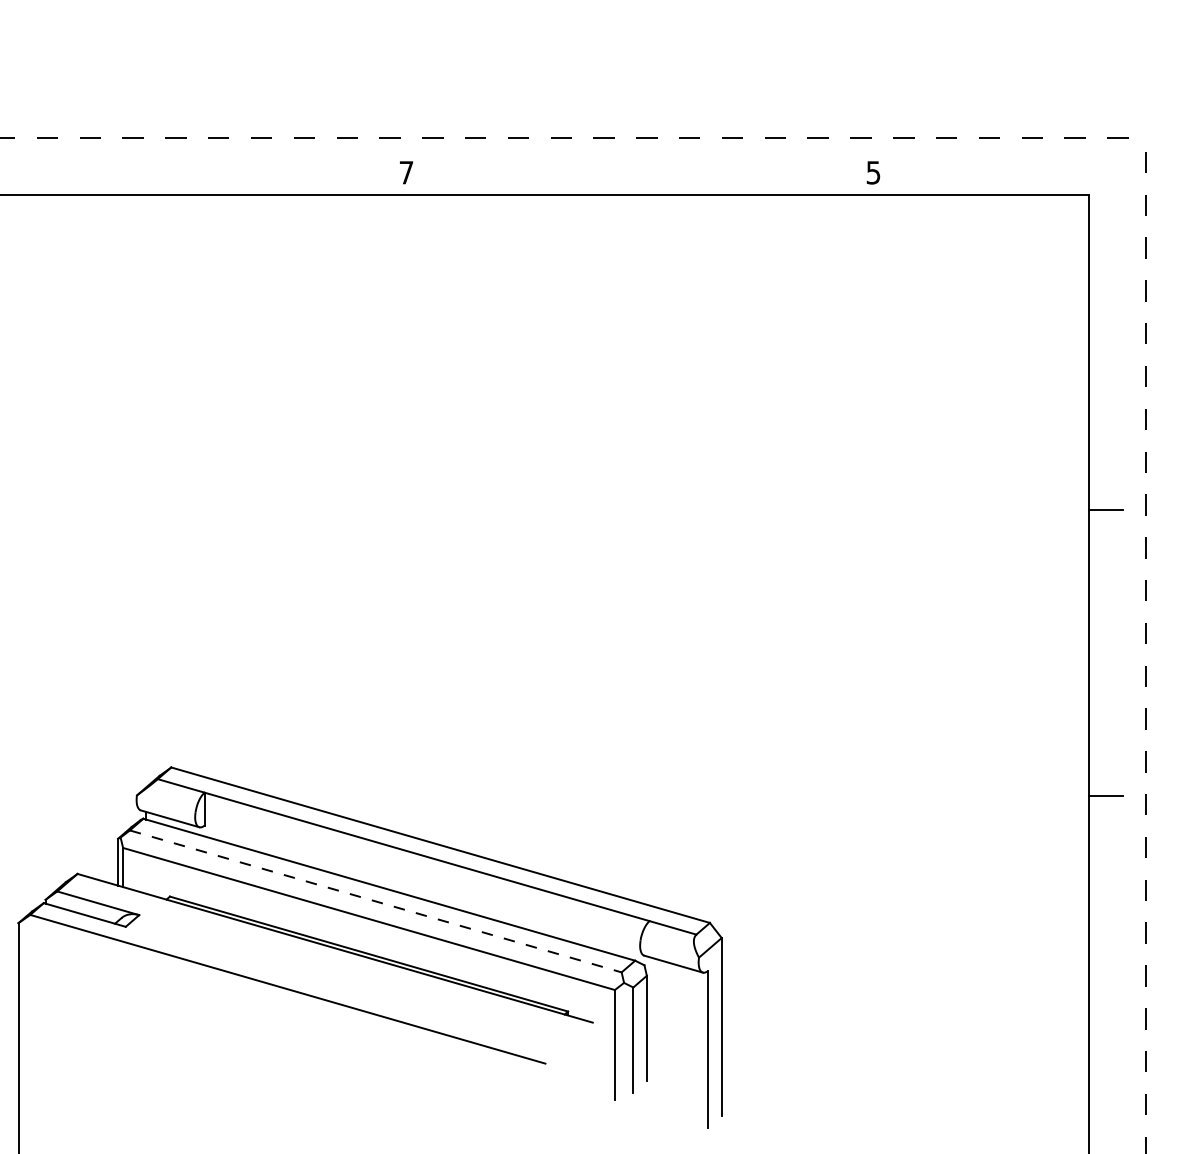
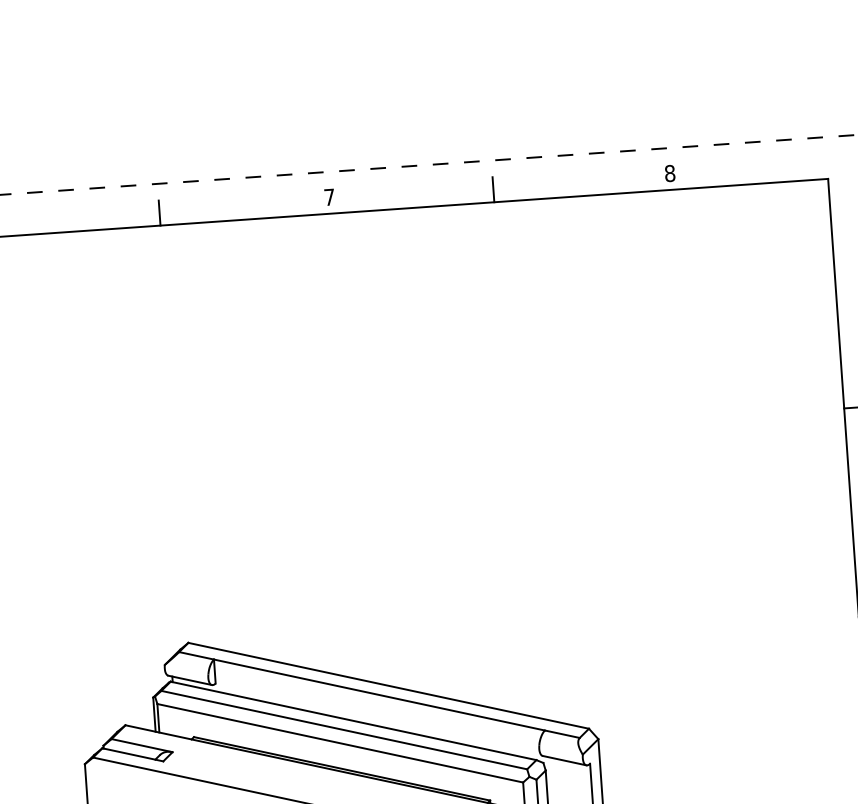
text: (873, 172) -> (669, 173), 5 -> 8
line: (173, 177) -> (159, 212), added
line: (630, 177) -> (493, 189), added
line: (375, 901) -> (344, 730), dashed -> solid

